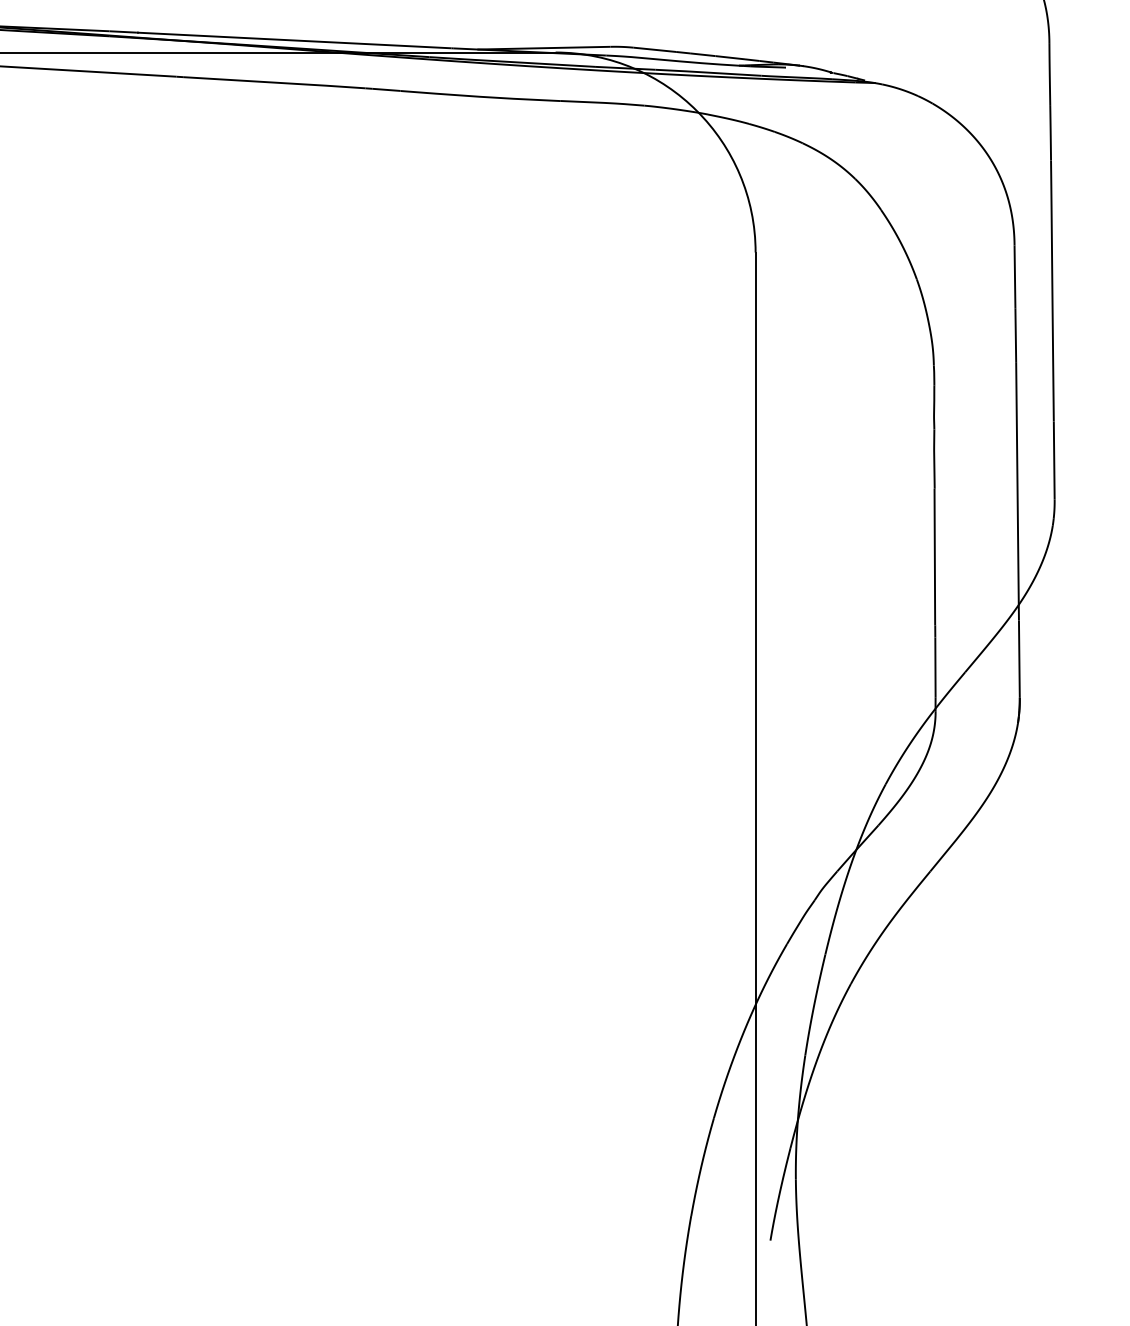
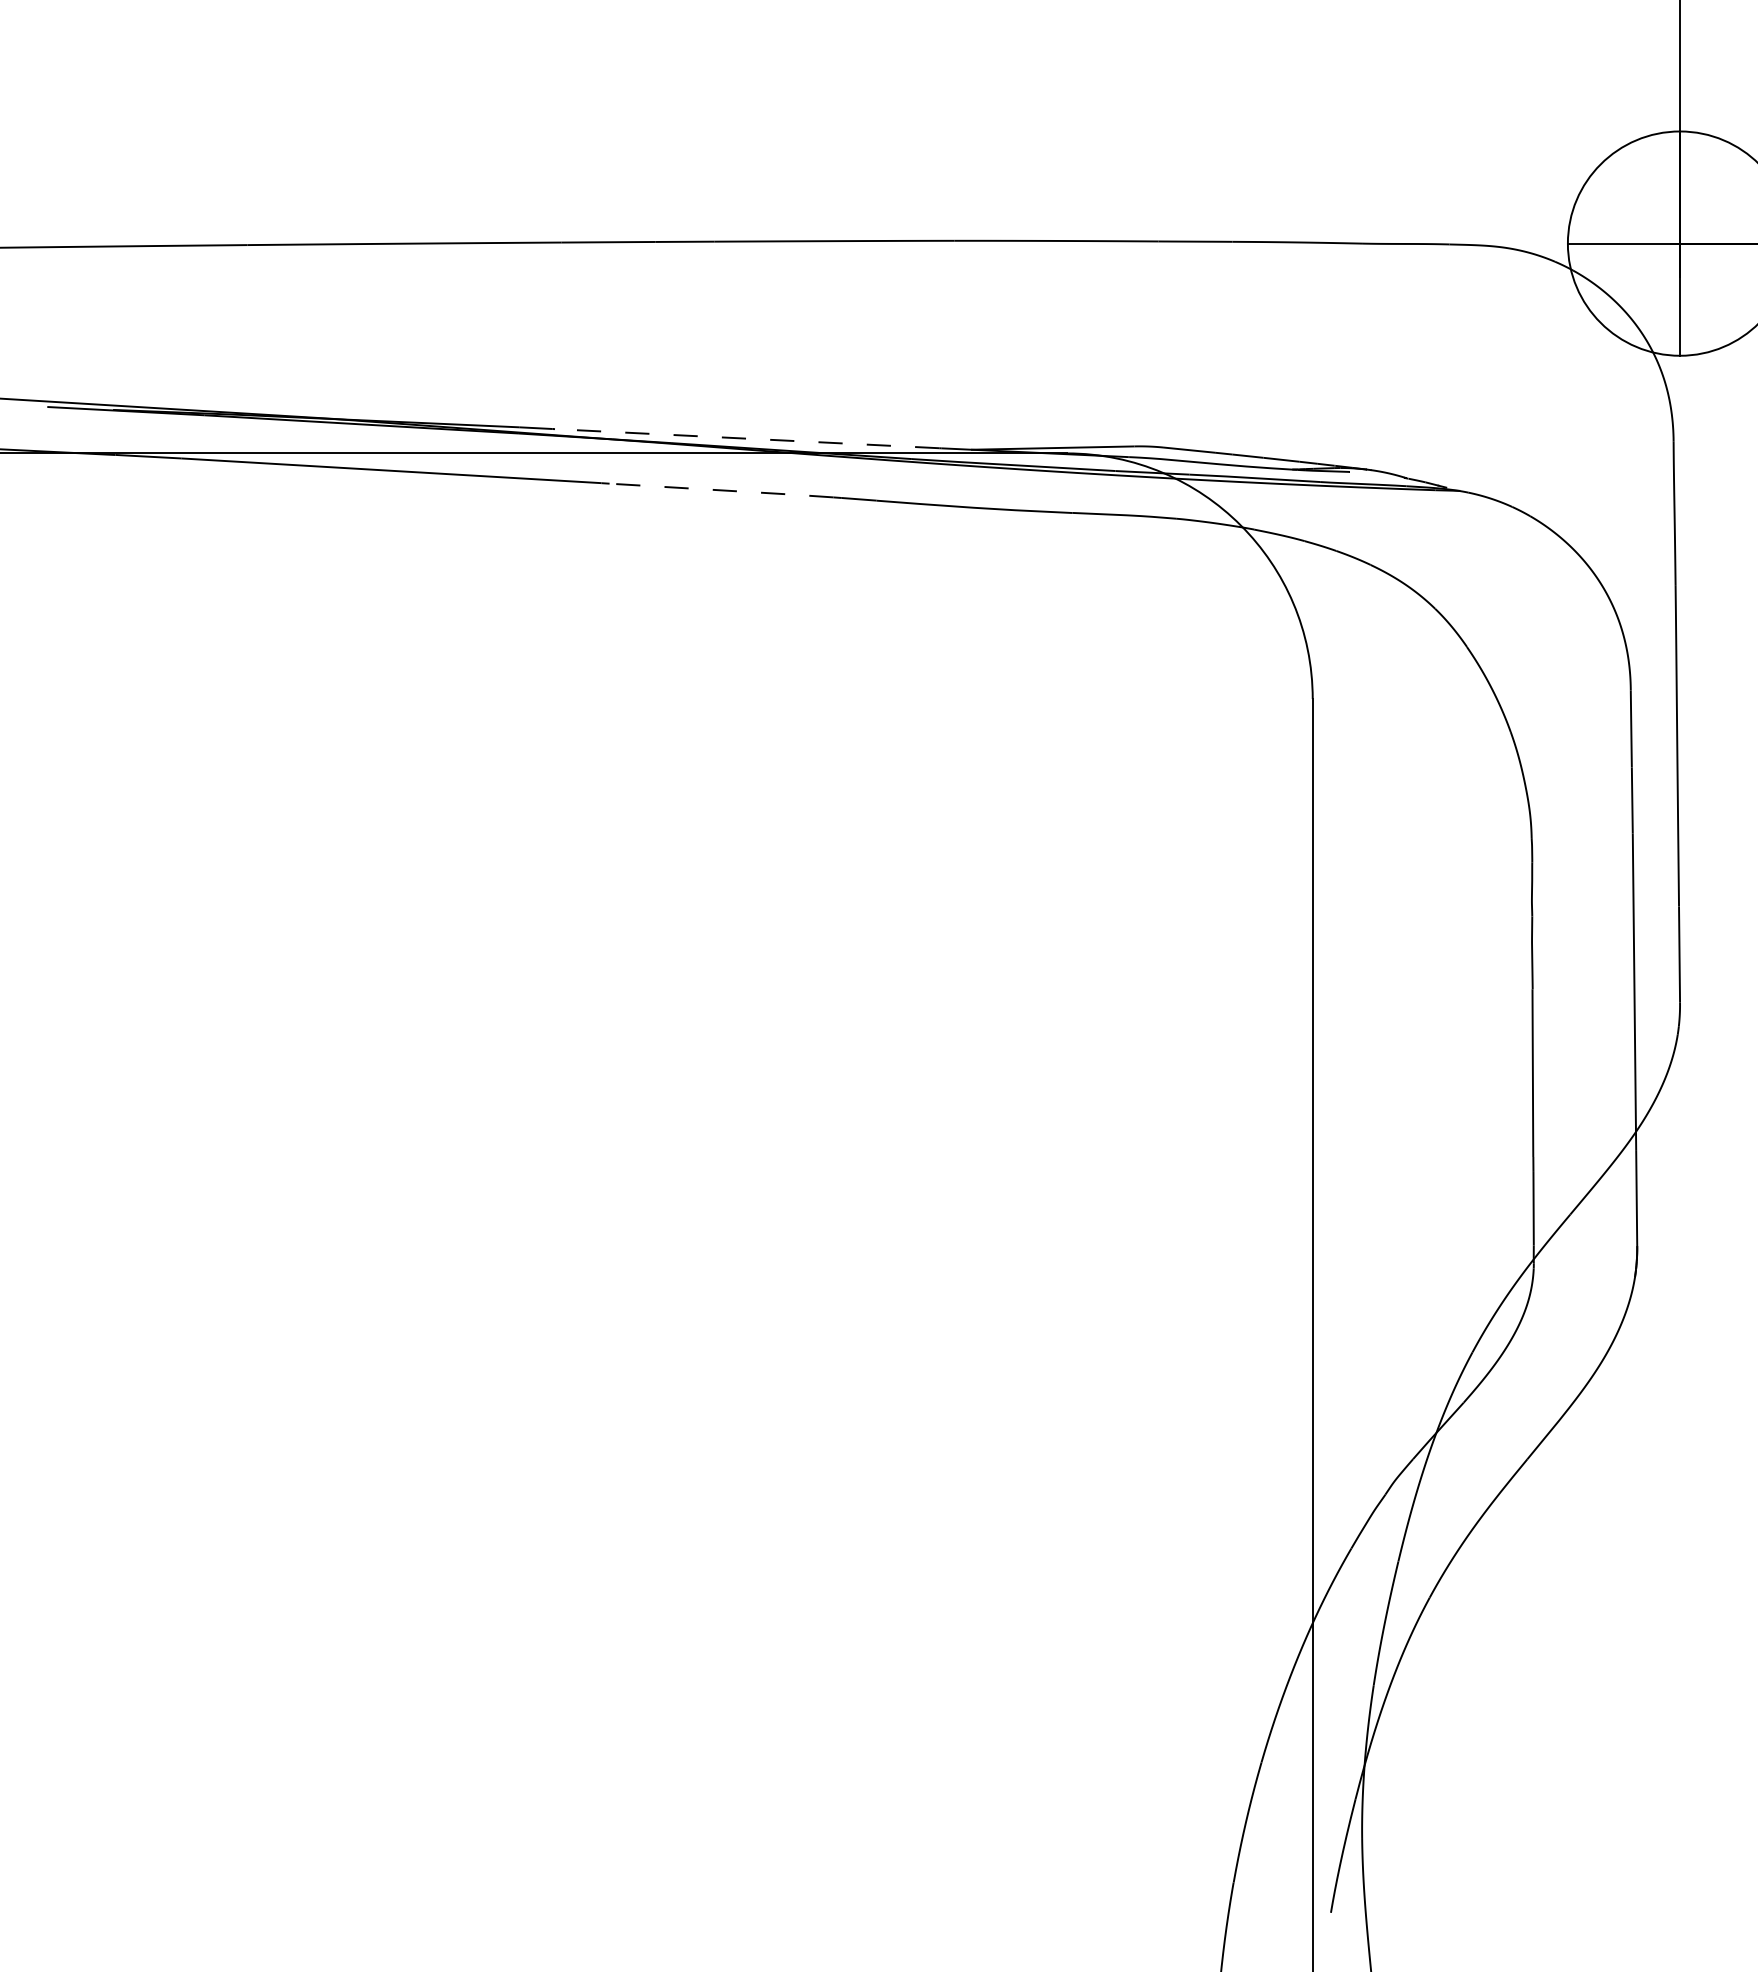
line: (294, 40) -> (746, 438), solid -> dashed
line: (275, 82) -> (722, 490), solid -> dashed

